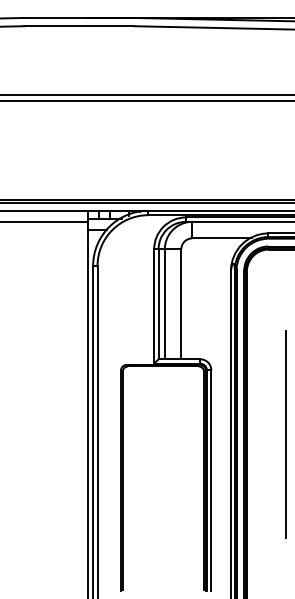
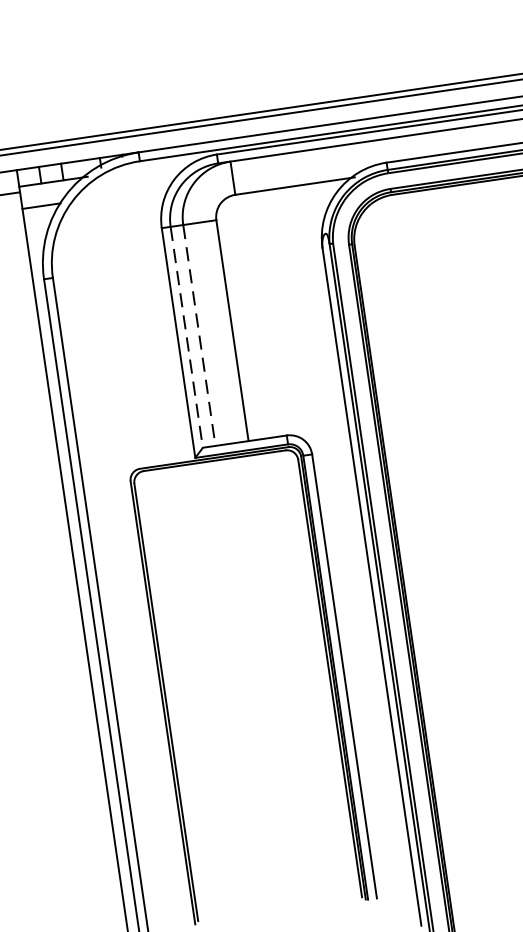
line: (158, 304) -> (186, 337), solid -> dashed
line: (164, 304) -> (198, 335), solid -> dashed
line: (286, 434) -> (482, 561), removed

